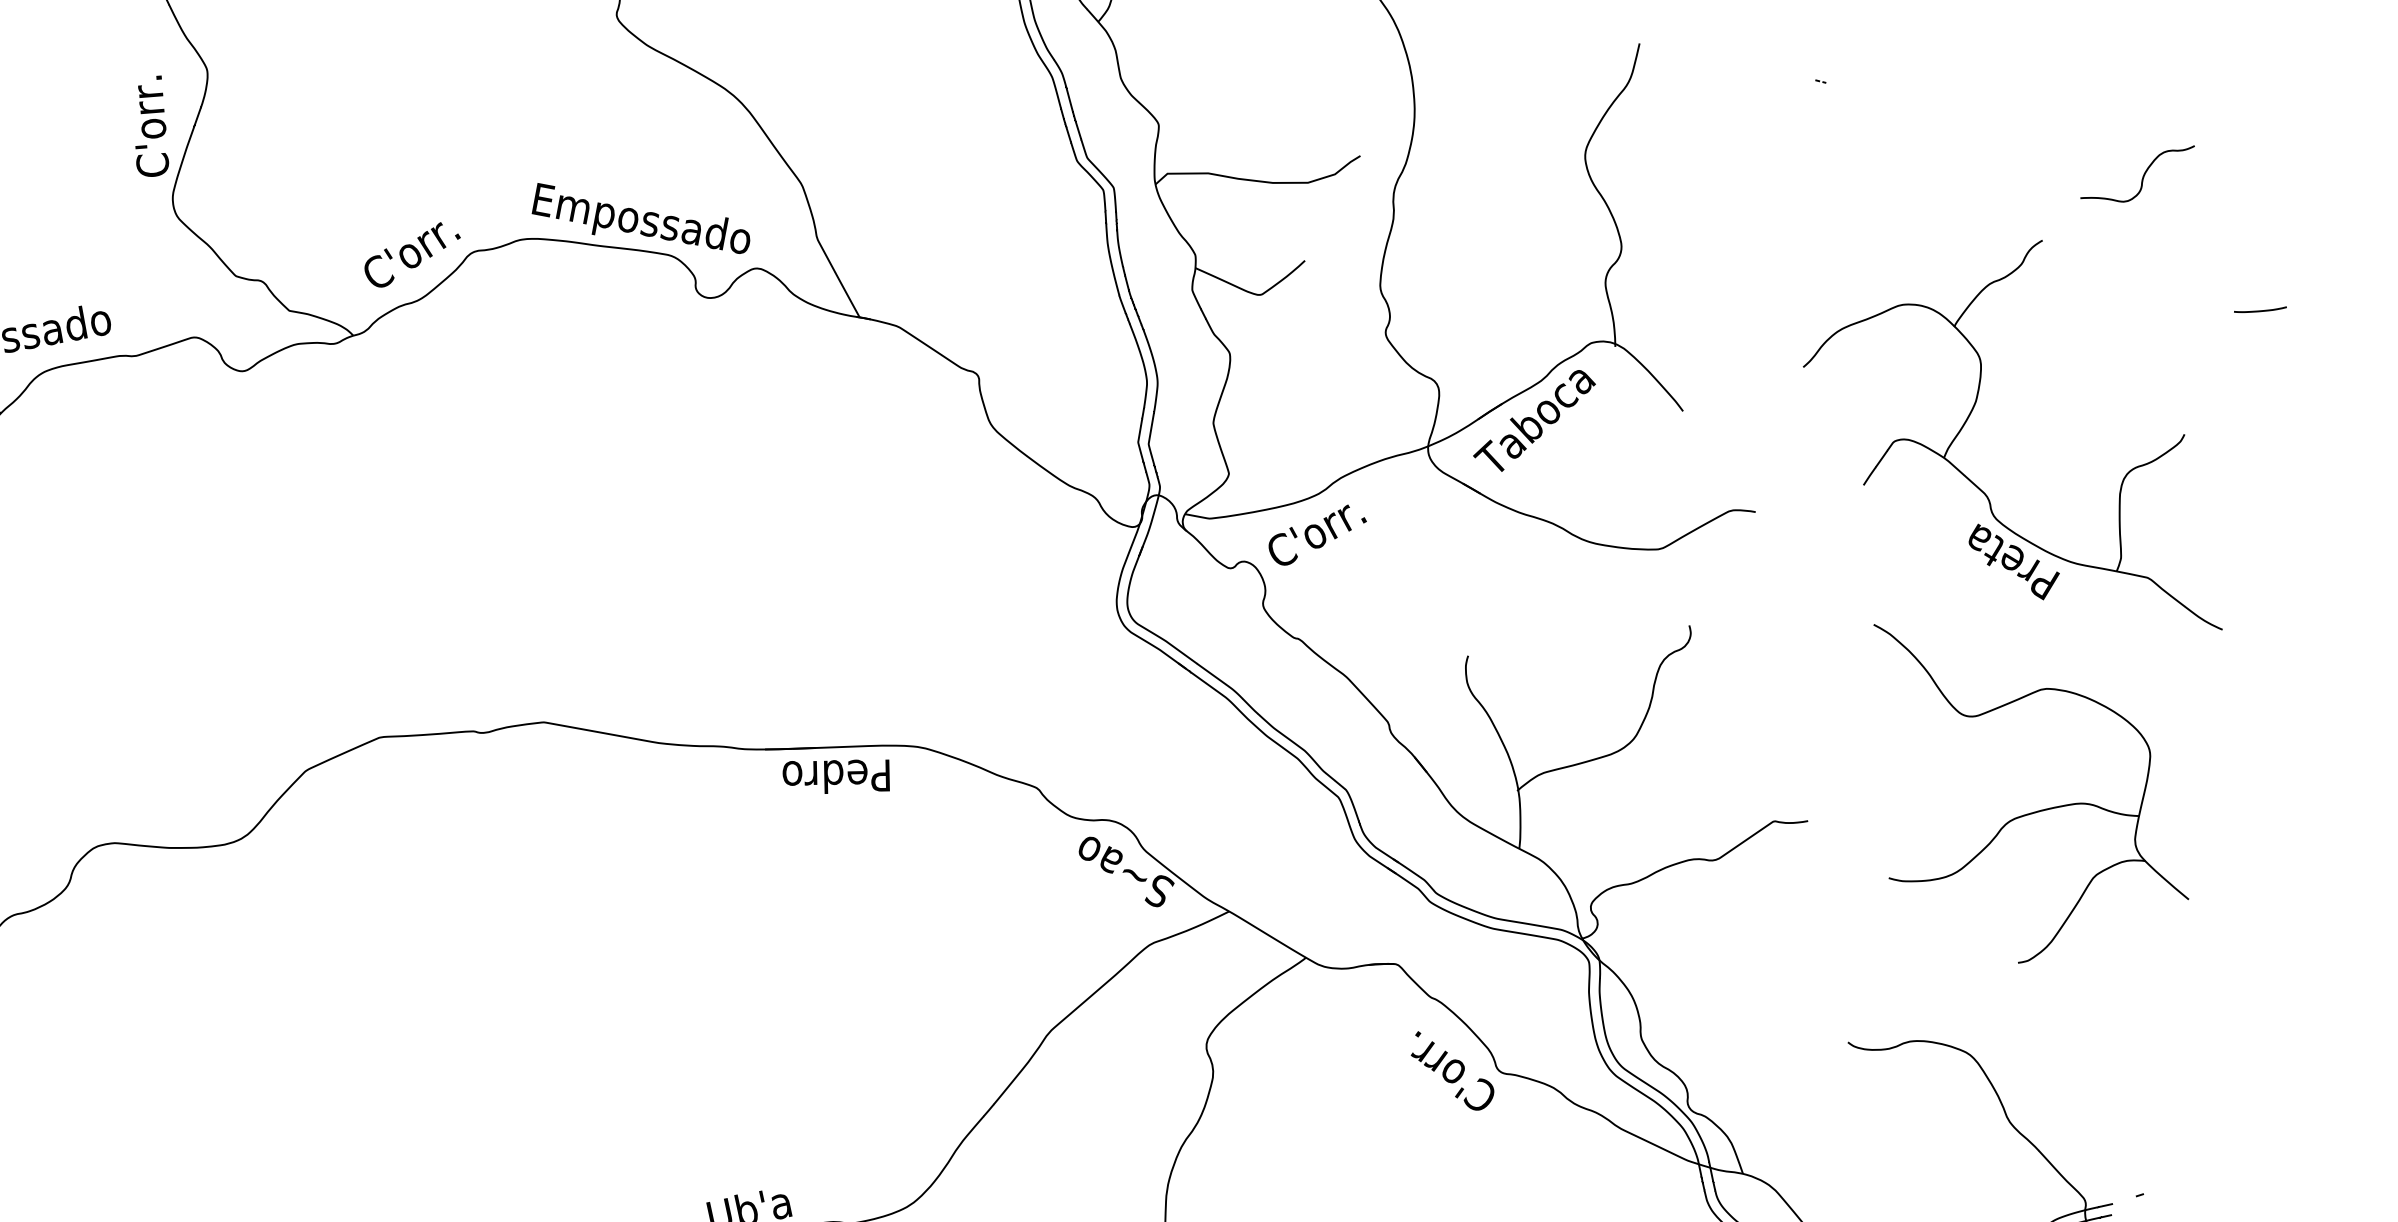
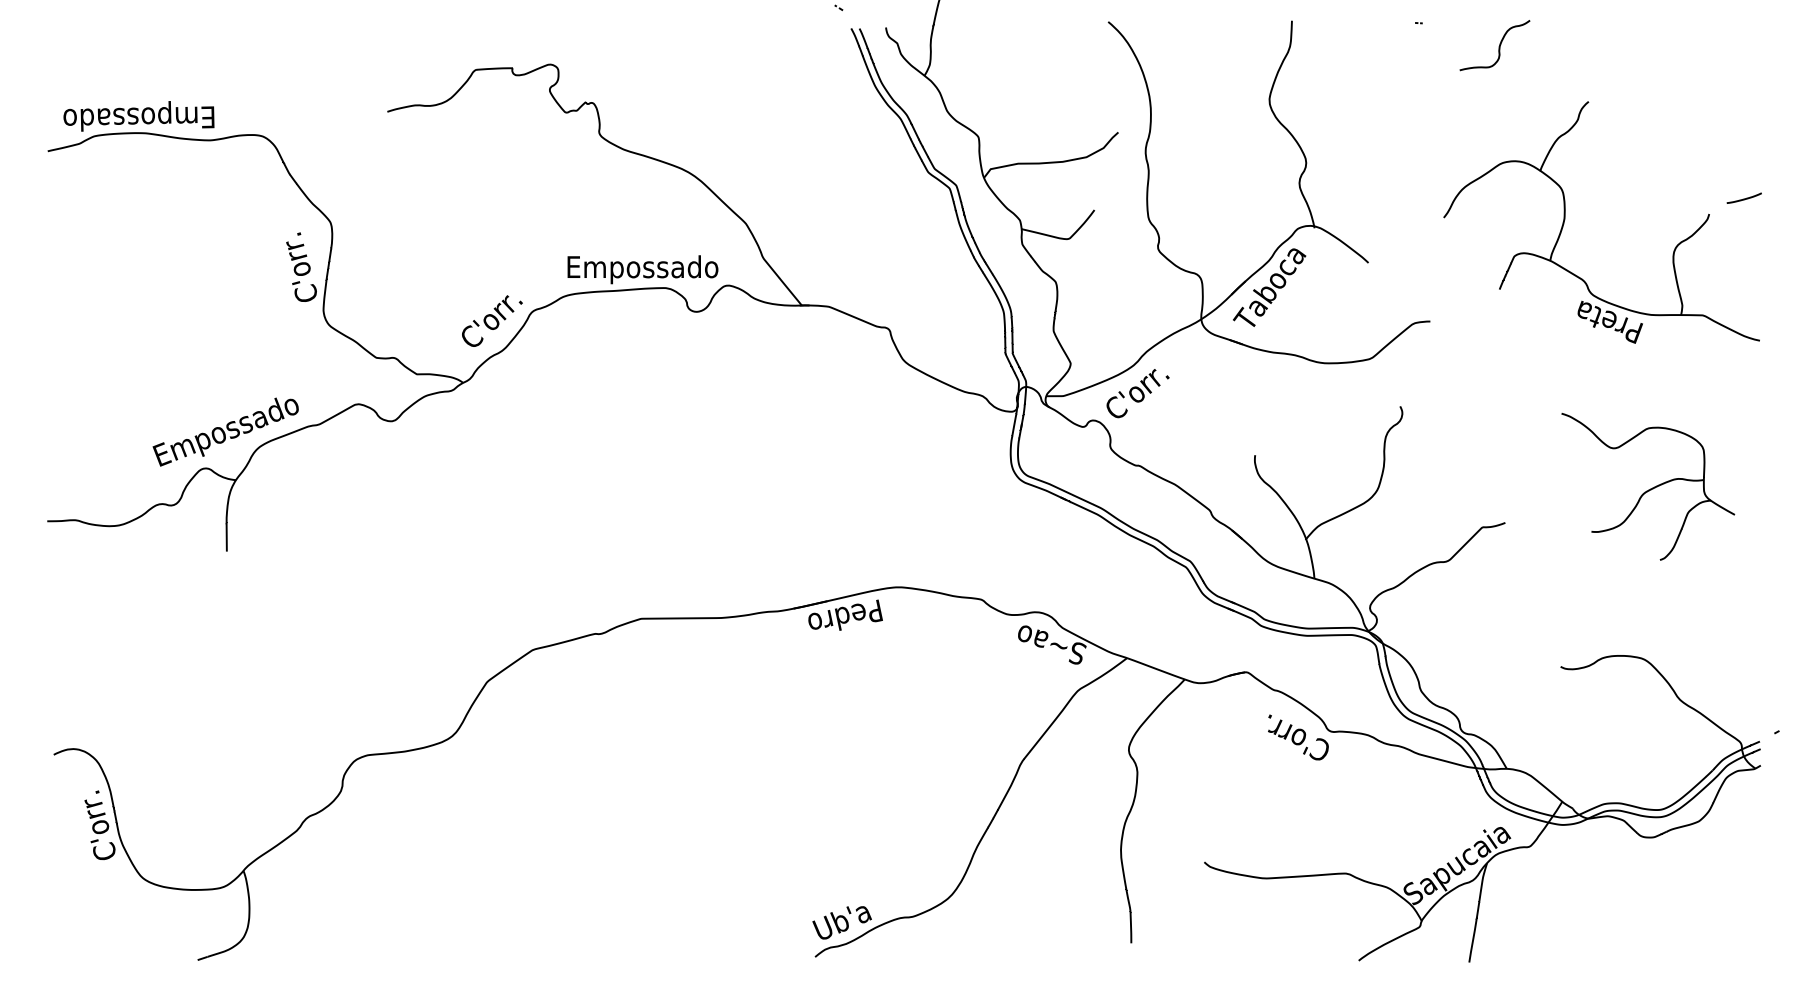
curve: (2142, 174) -> (1498, 46), moved
curve: (2259, 309) -> (1743, 198), moved
part: (2023, 808) -> (1648, 486), size x0.7

